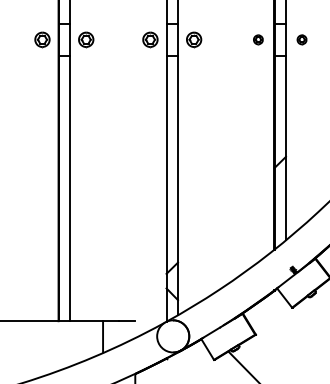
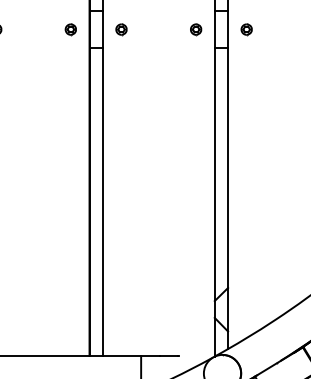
part: (42, 39) -> (70, 29), size x0.62
part: (85, 39) -> (120, 29), size x0.62
part: (150, 39) -> (196, 29), size x0.62
part: (193, 39) -> (246, 29), size x0.62

